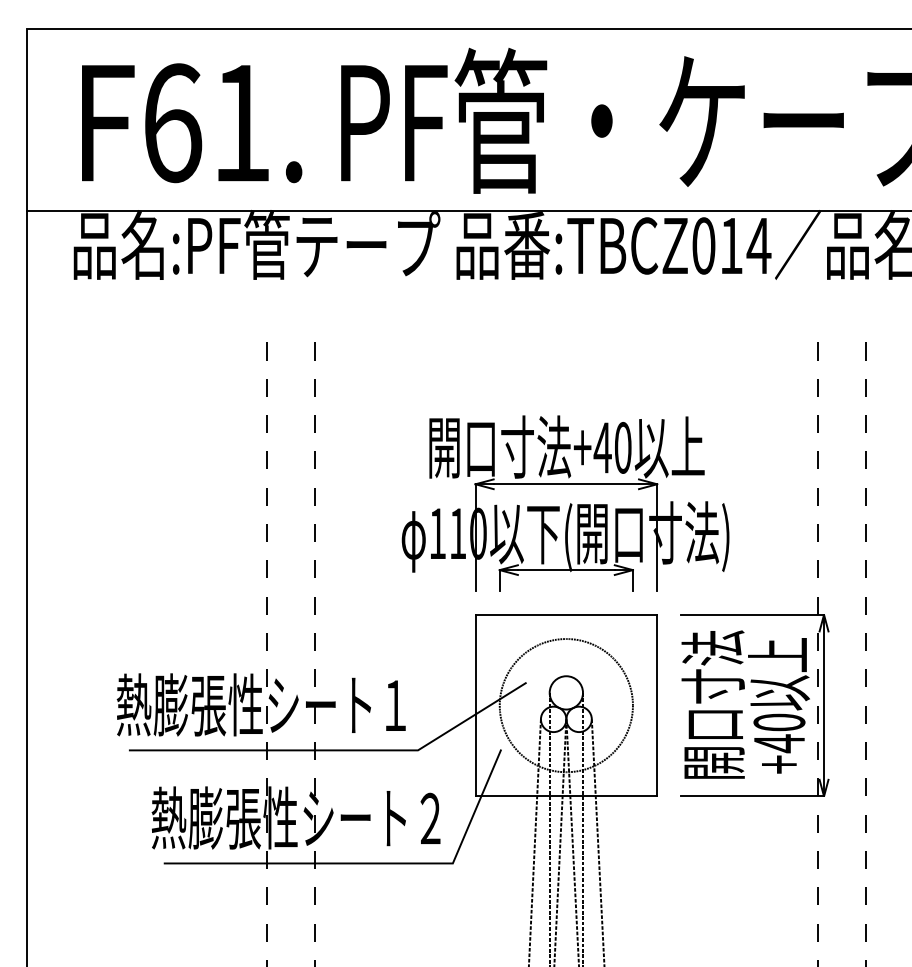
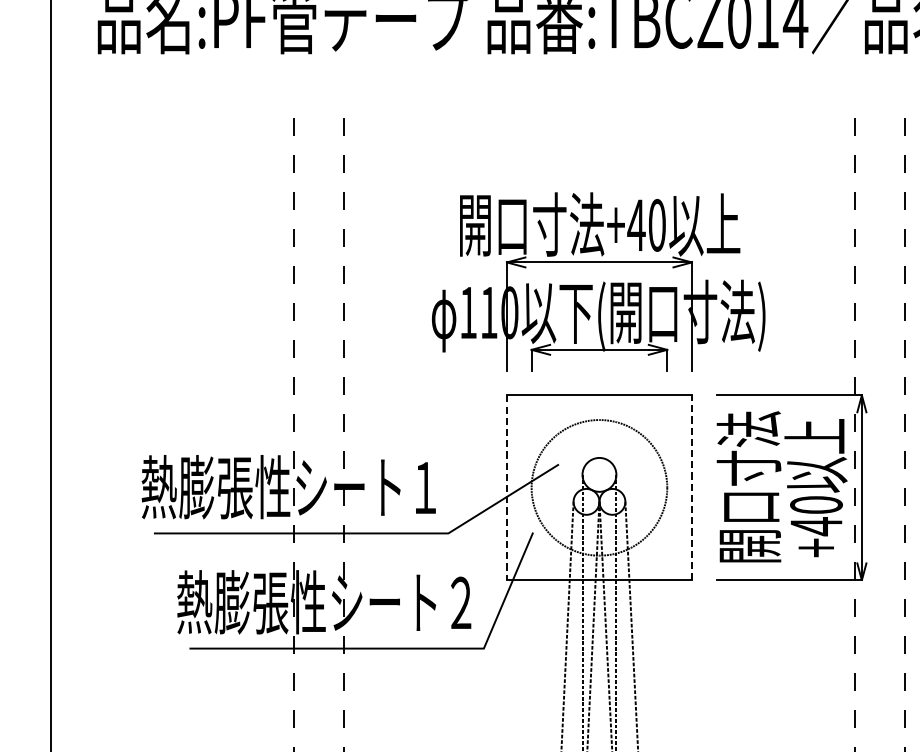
line: (475, 705) -> (506, 487), solid -> dashed
line: (657, 705) -> (692, 487), solid -> dashed

